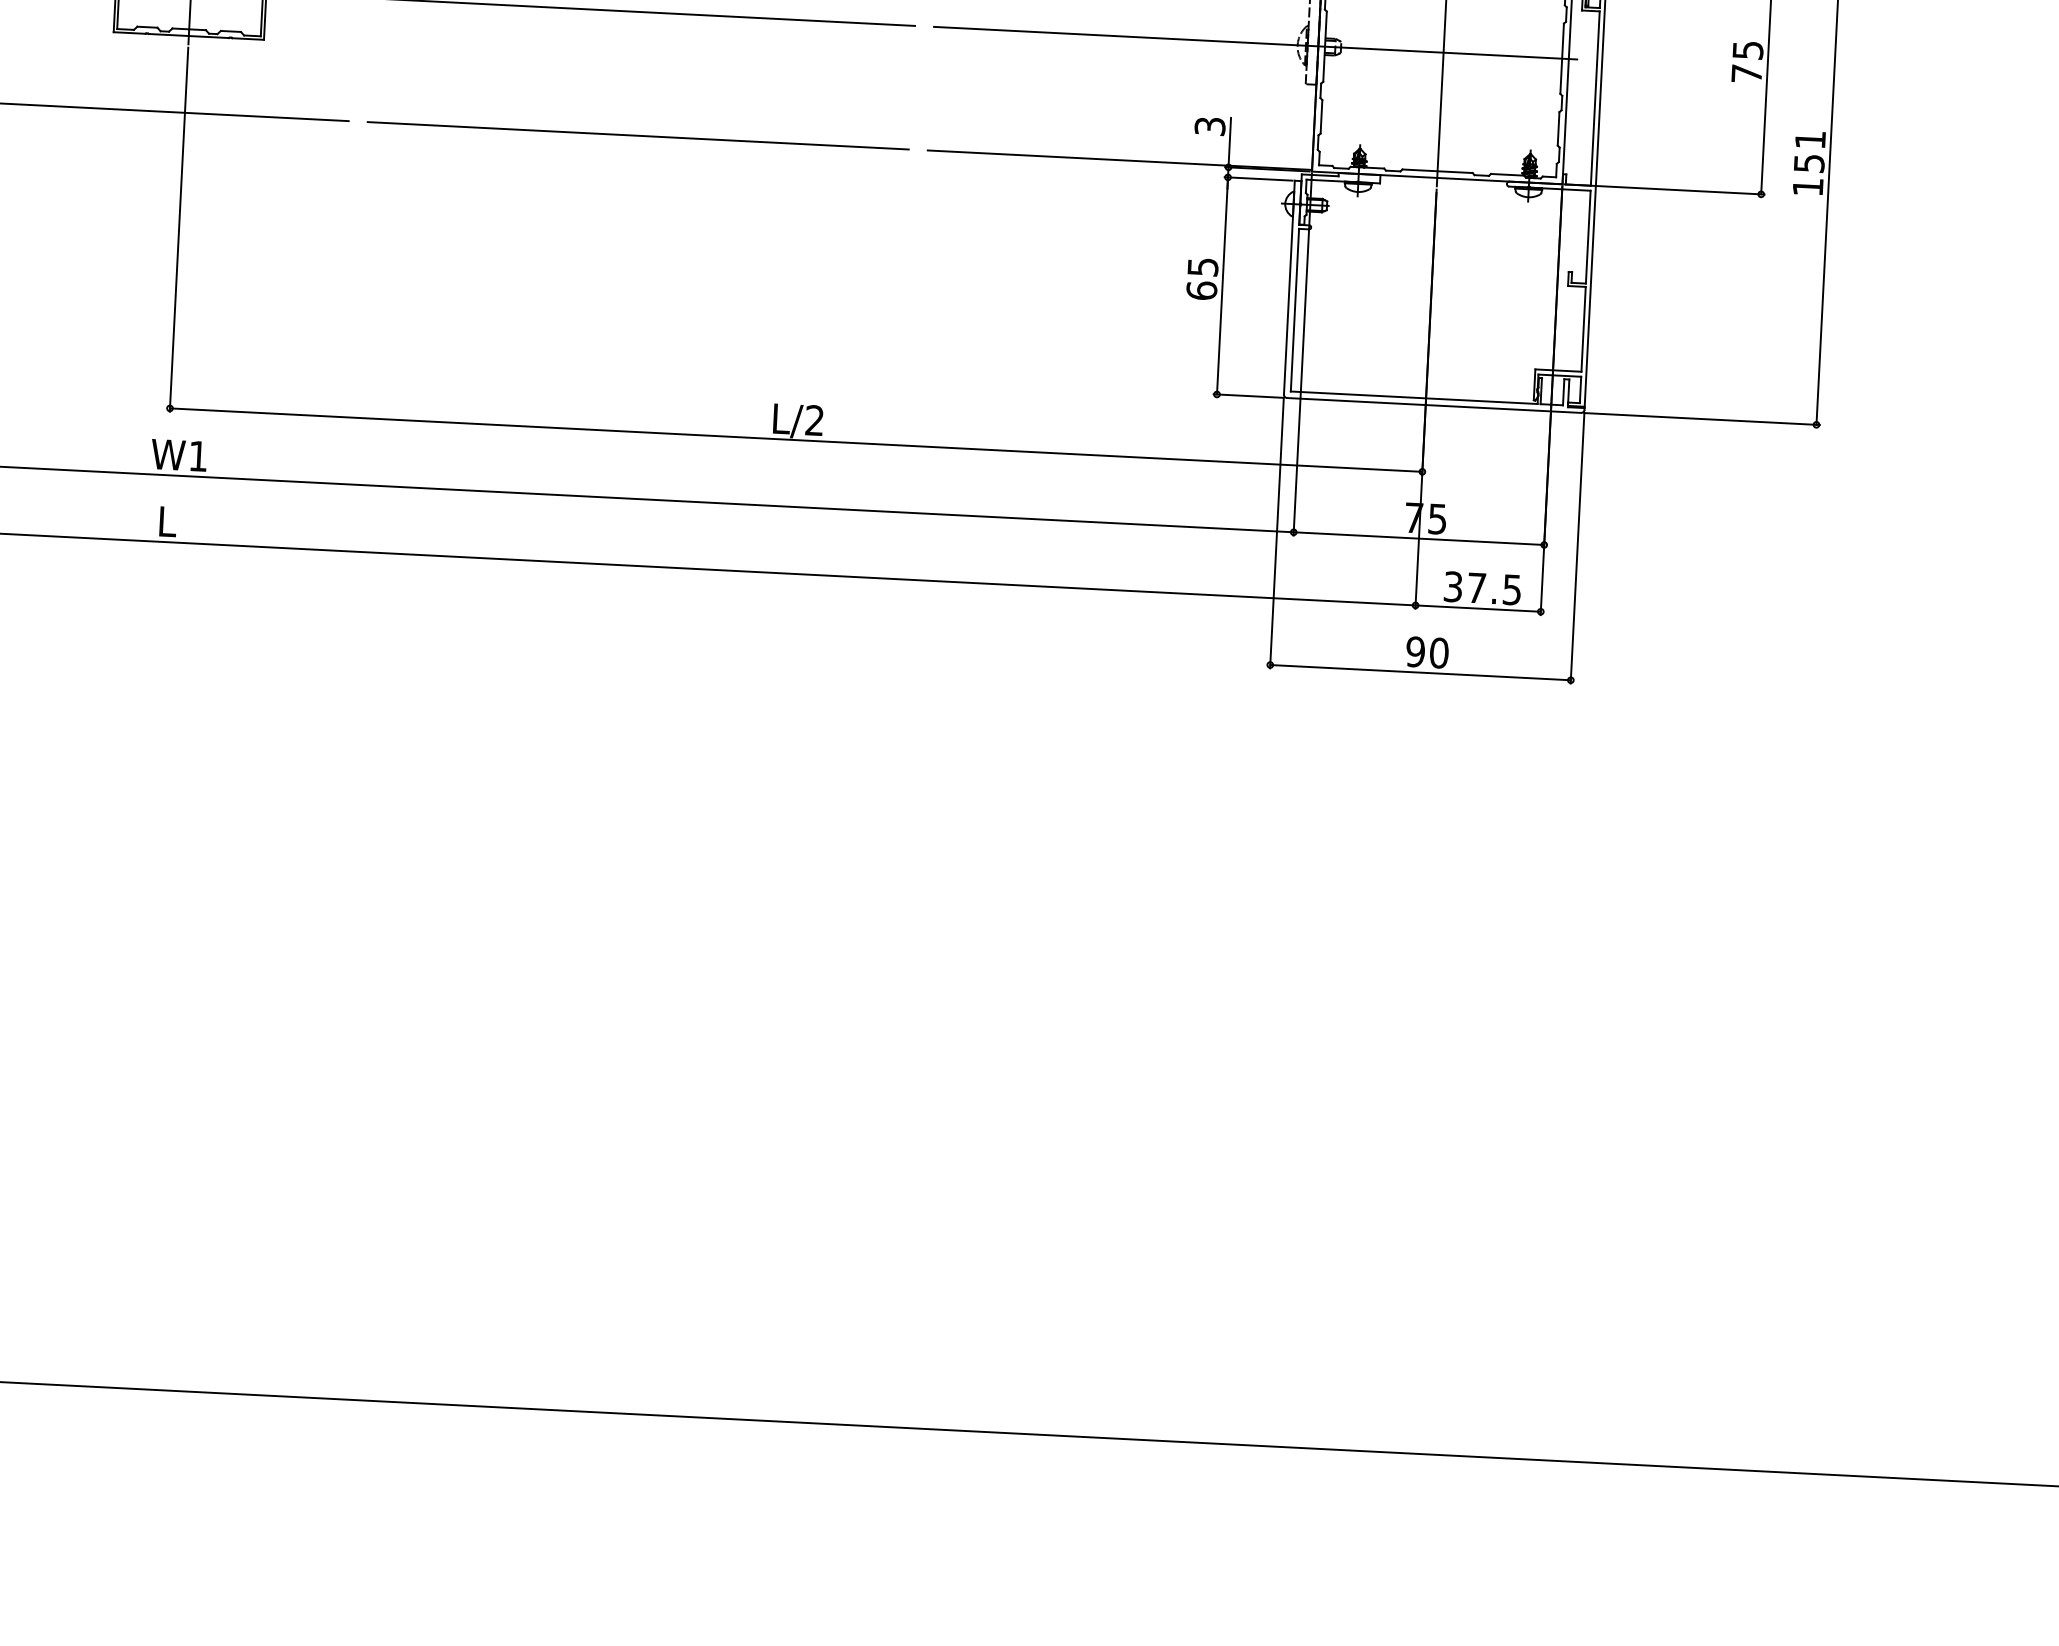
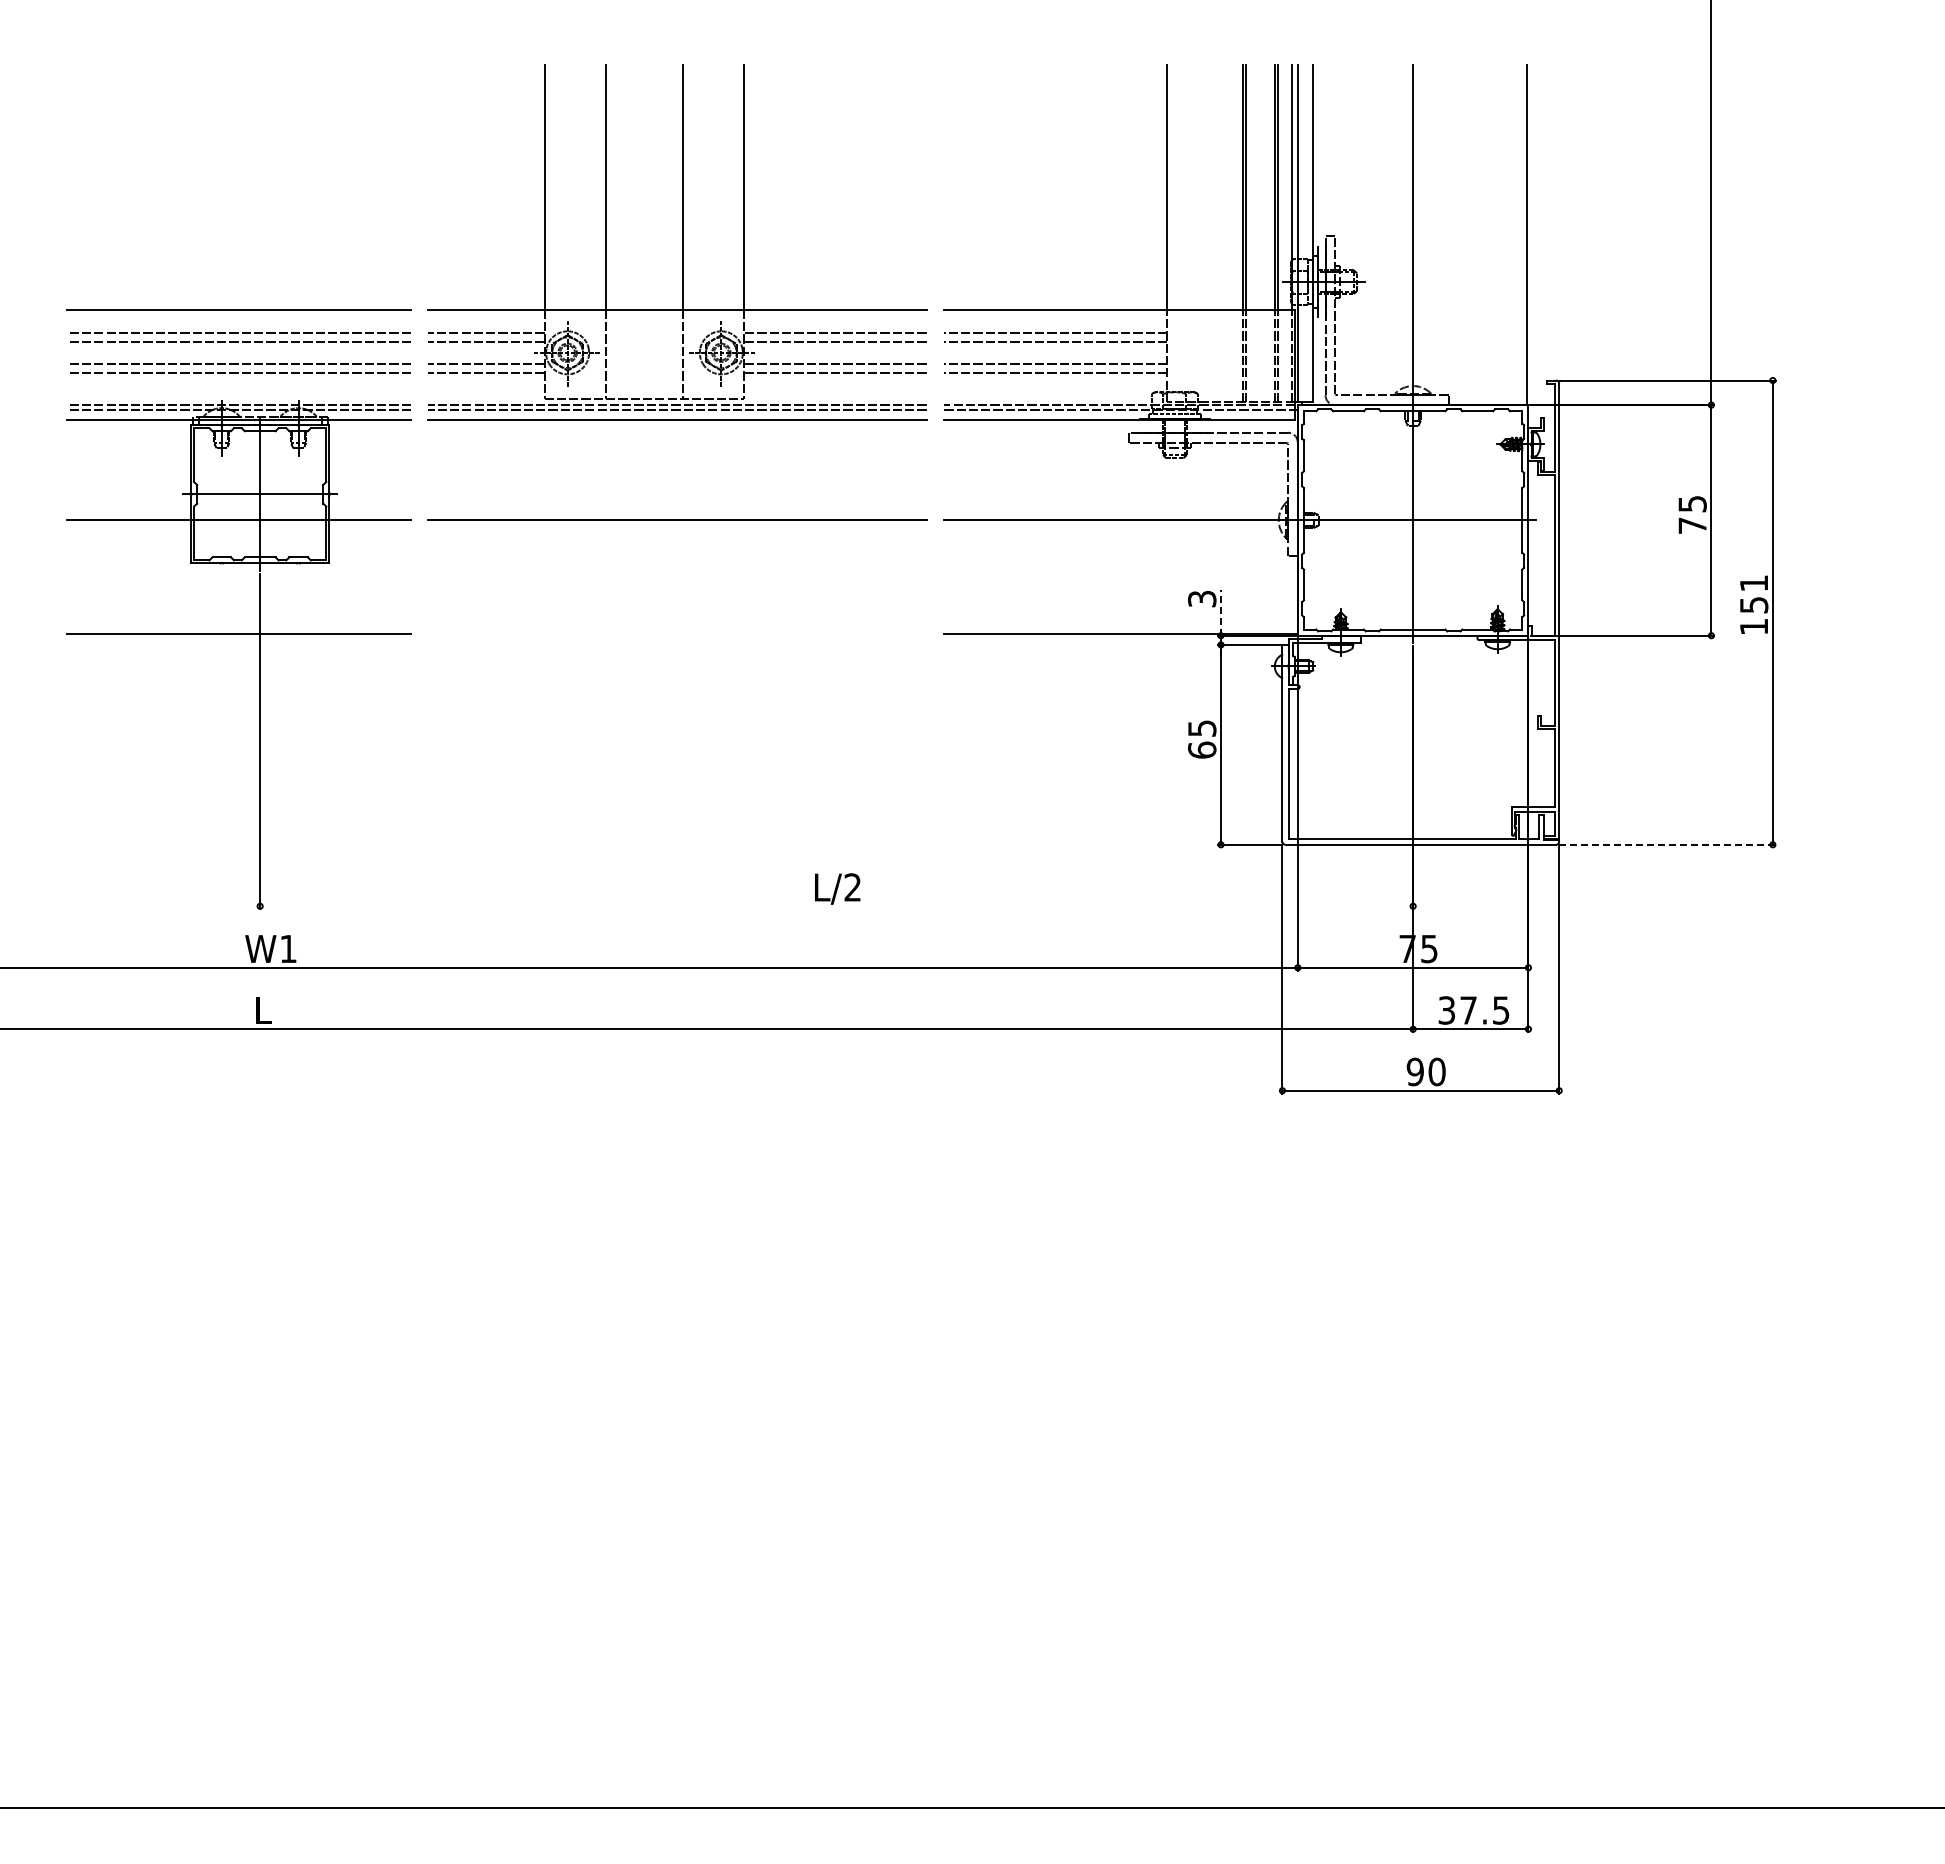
line: (638, 136) -> (677, 634), removed
line: (1229, 142) -> (1220, 612), solid -> dashed
line: (1703, 418) -> (1668, 844), solid -> dashed
line: (795, 440) -> (836, 906), removed

